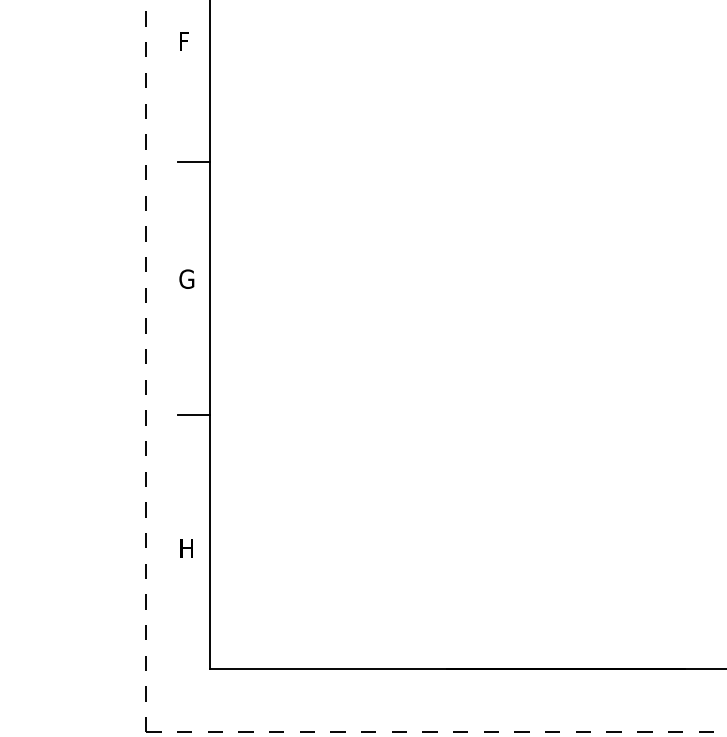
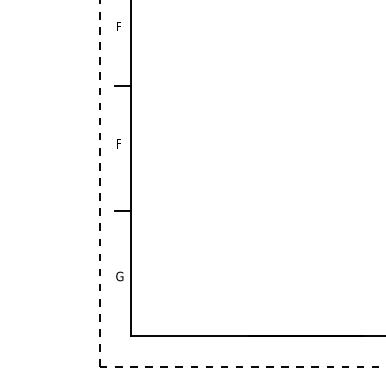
text: (186, 278) -> (119, 143), G -> F
text: (186, 548) -> (119, 276), H -> G

